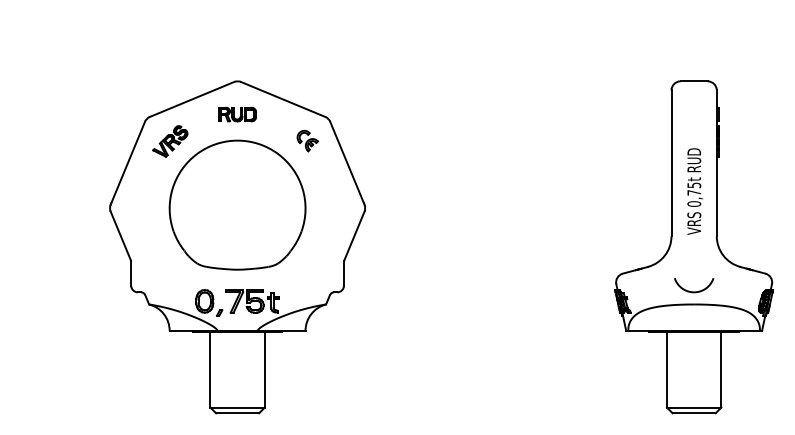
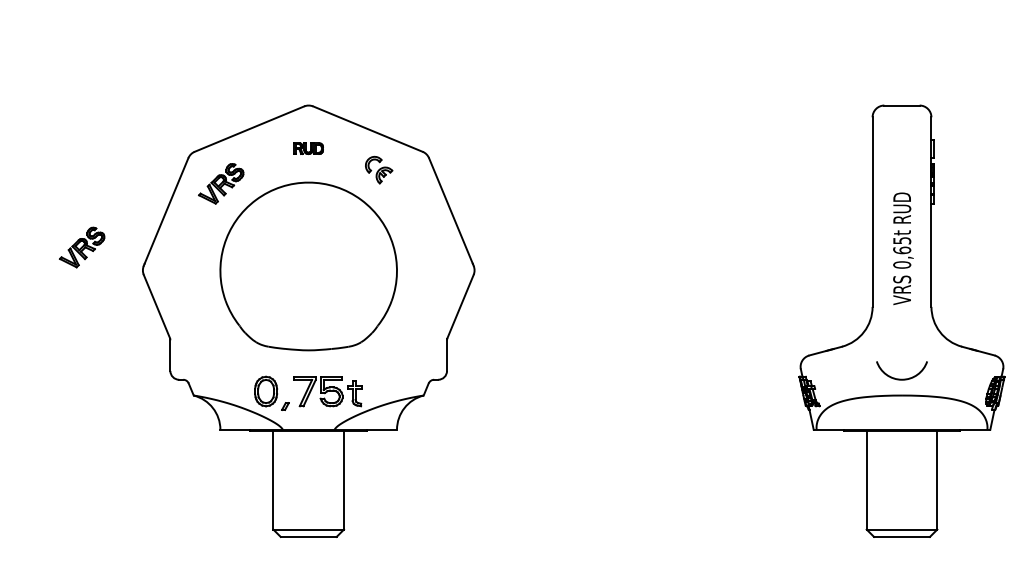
part: (237, 114) -> (308, 148), size x0.6
part: (307, 140) -> (378, 169), moved
part: (63, 190) -> (82, 247), added
text: (694, 192) -> (902, 250), 0,75t -> 0,65t

